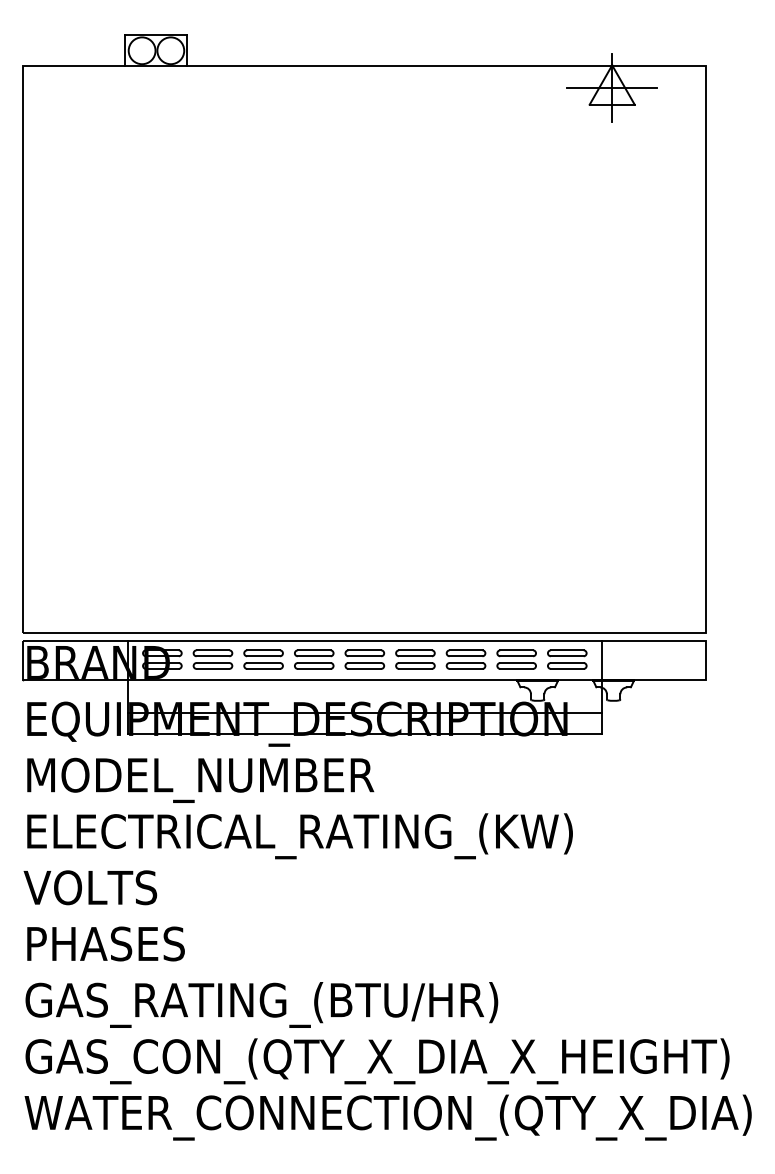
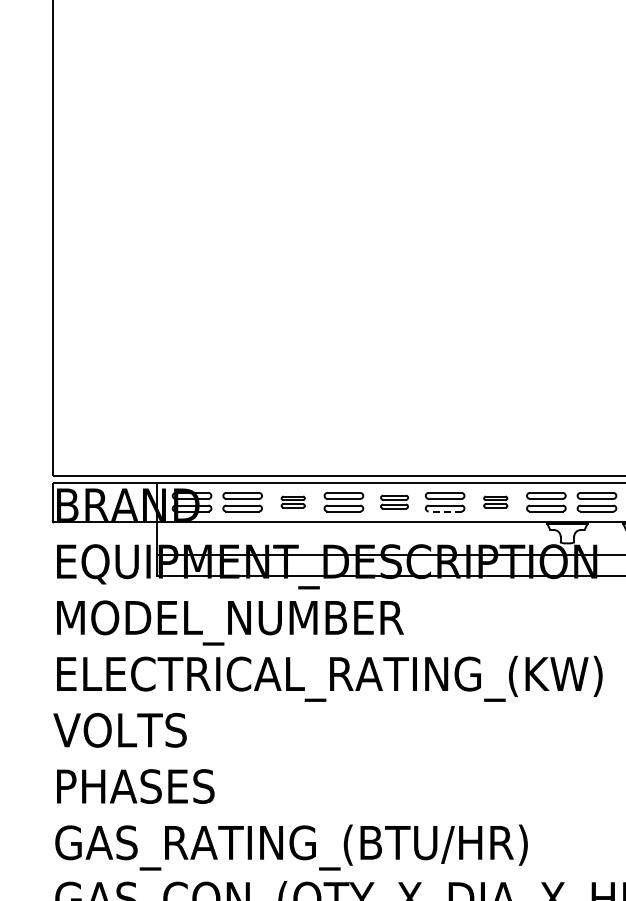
part: (263, 659) -> (293, 502), size x0.6
part: (364, 659) -> (394, 502), size x0.7
part: (465, 659) -> (495, 502), size x0.6
line: (414, 668) -> (444, 511), solid -> dashed

